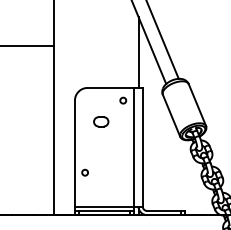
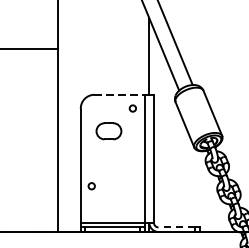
line: (111, 87) -> (120, 94), solid -> dashed
part: (101, 121) -> (109, 131), size x1.6
line: (163, 210) -> (176, 226), solid -> dashed

